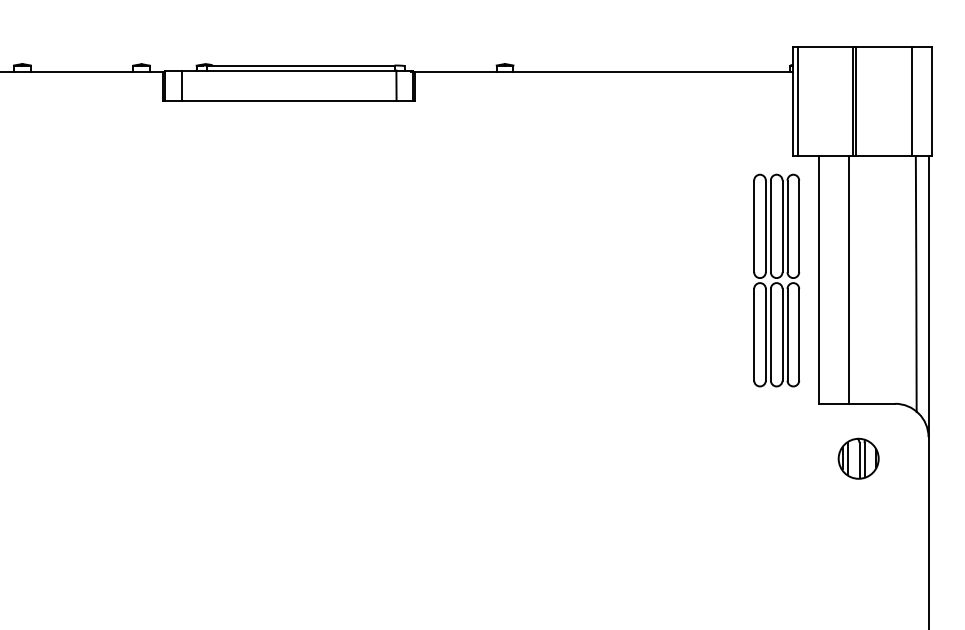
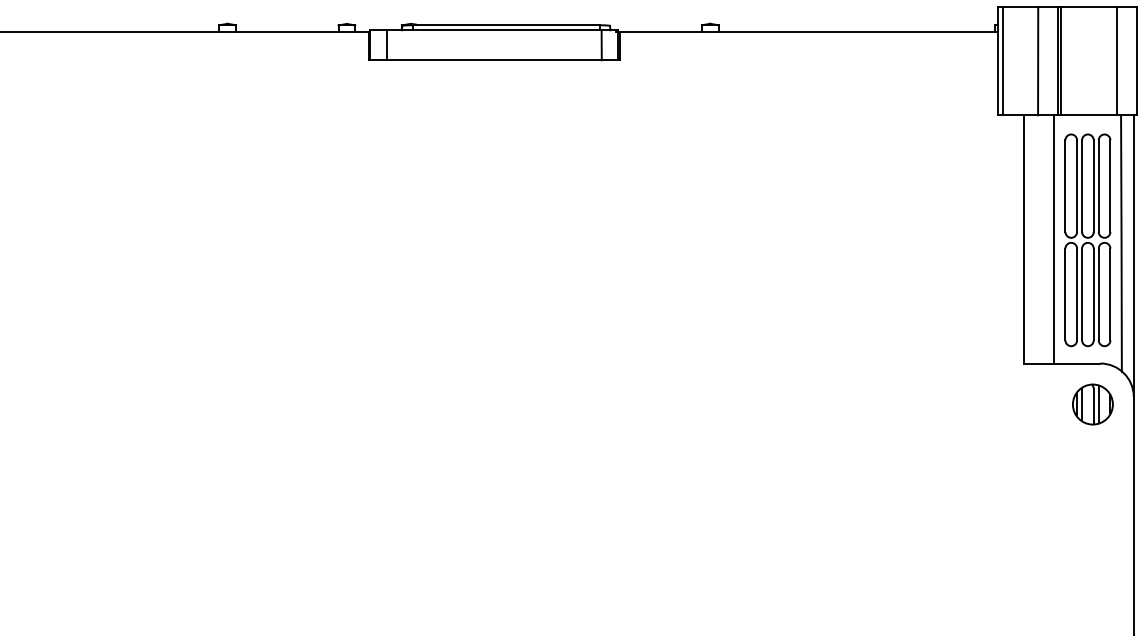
line: (833, 100) -> (1038, 60), added
part: (776, 280) -> (1087, 240), moved
part: (858, 458) -> (1092, 404), moved

